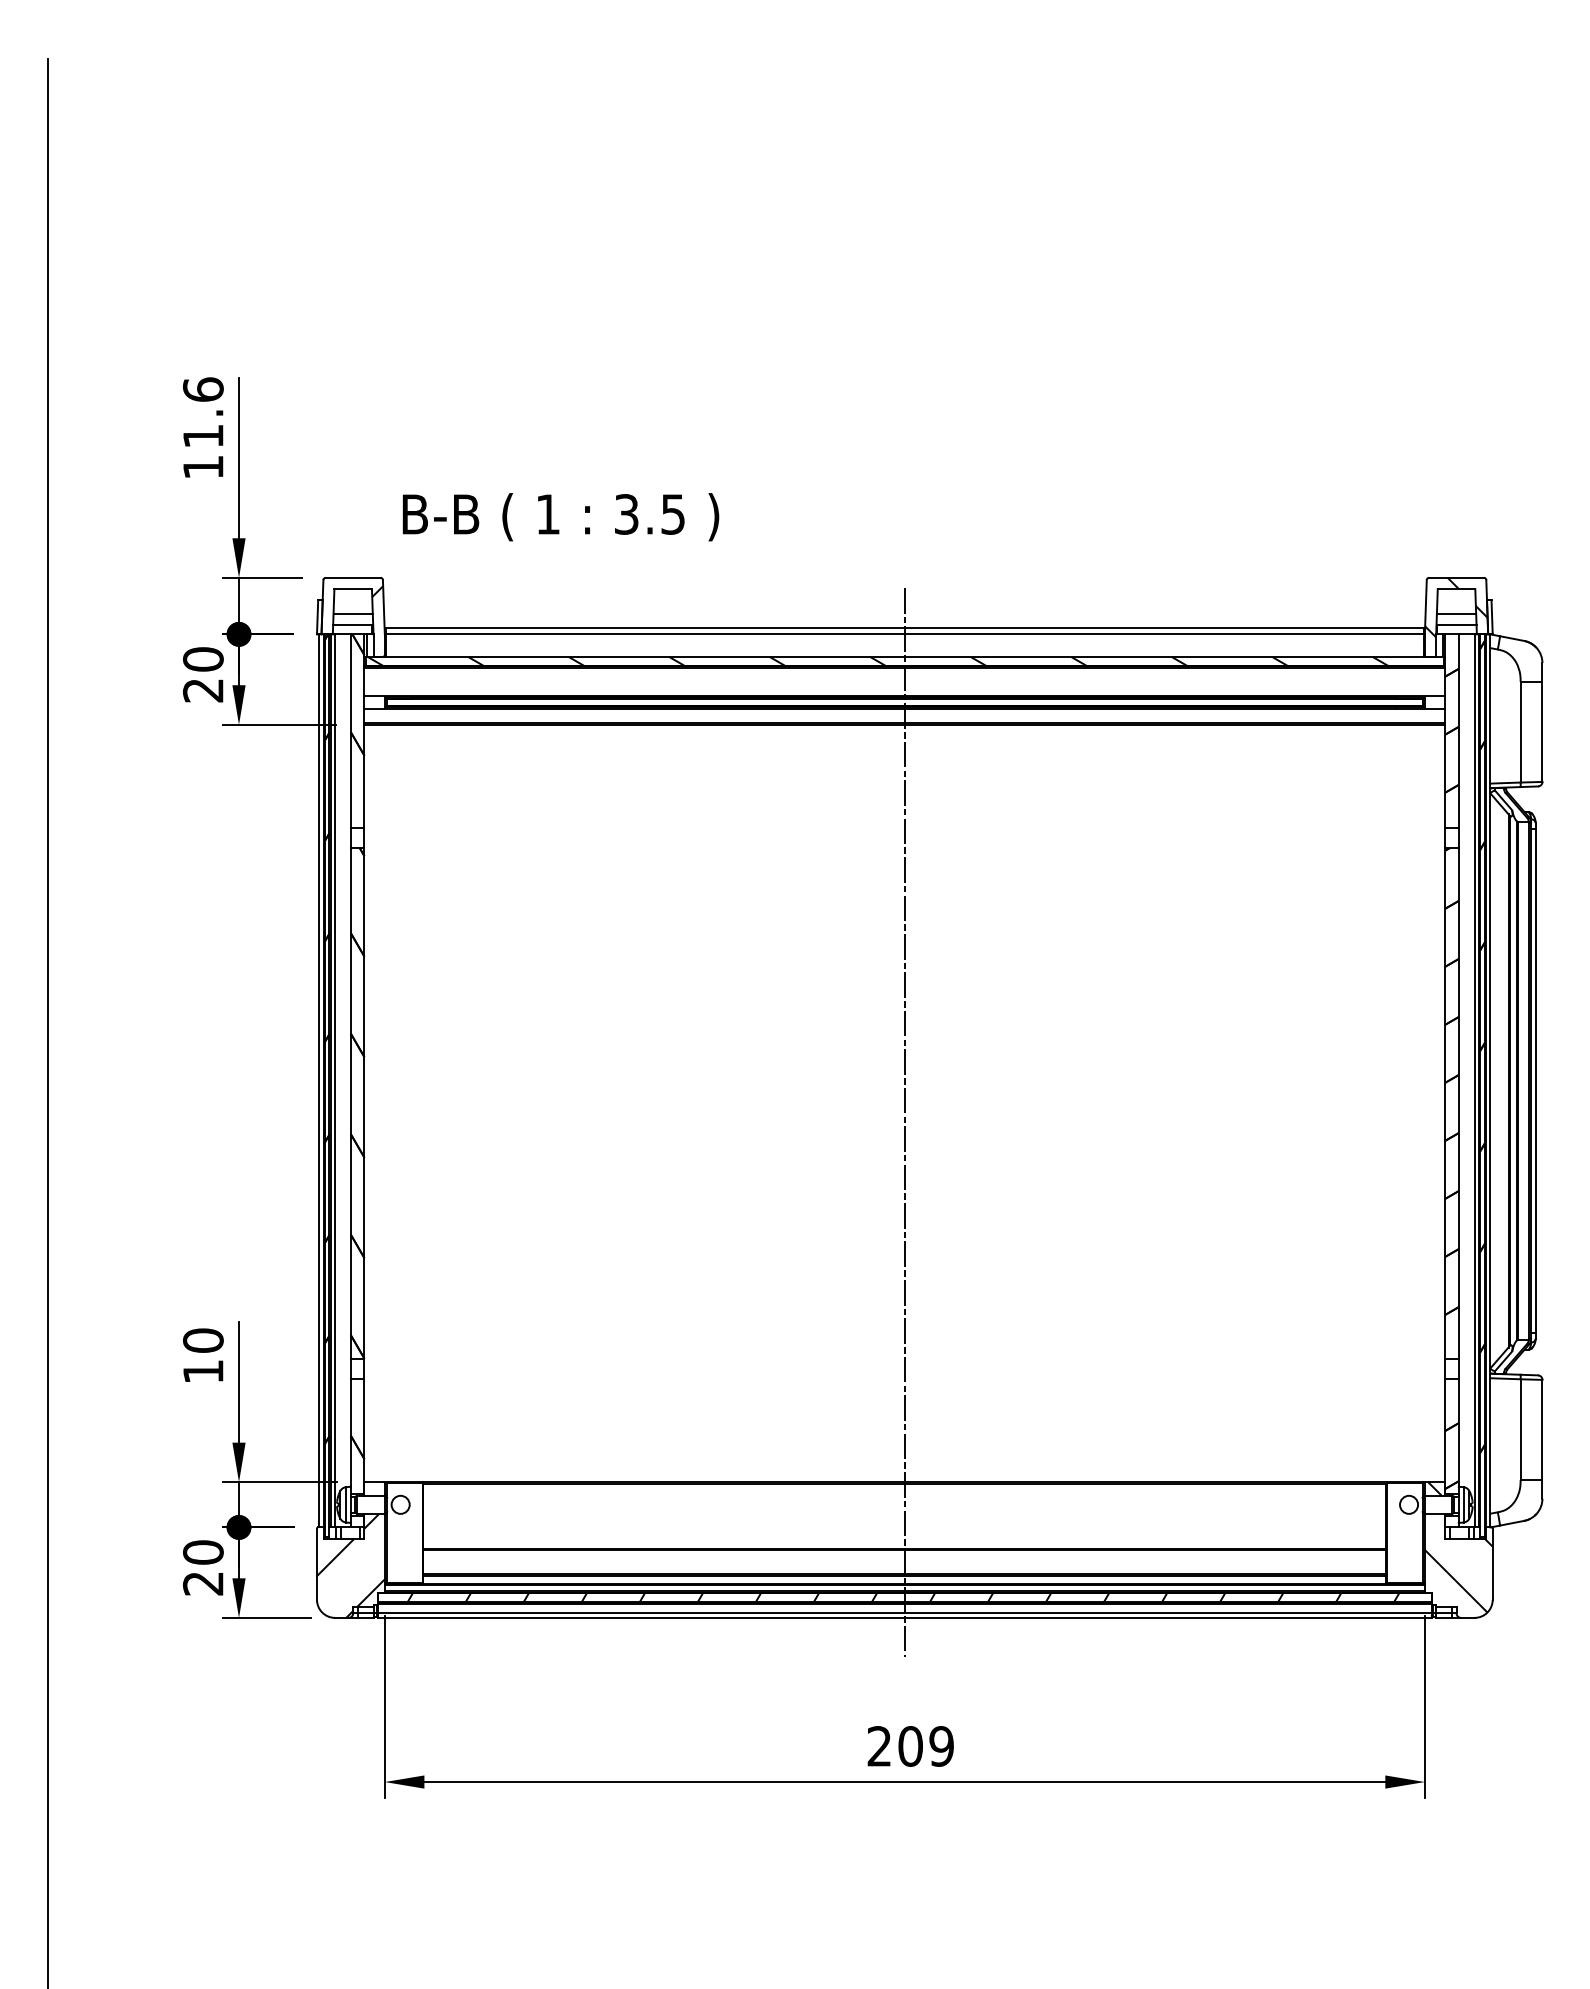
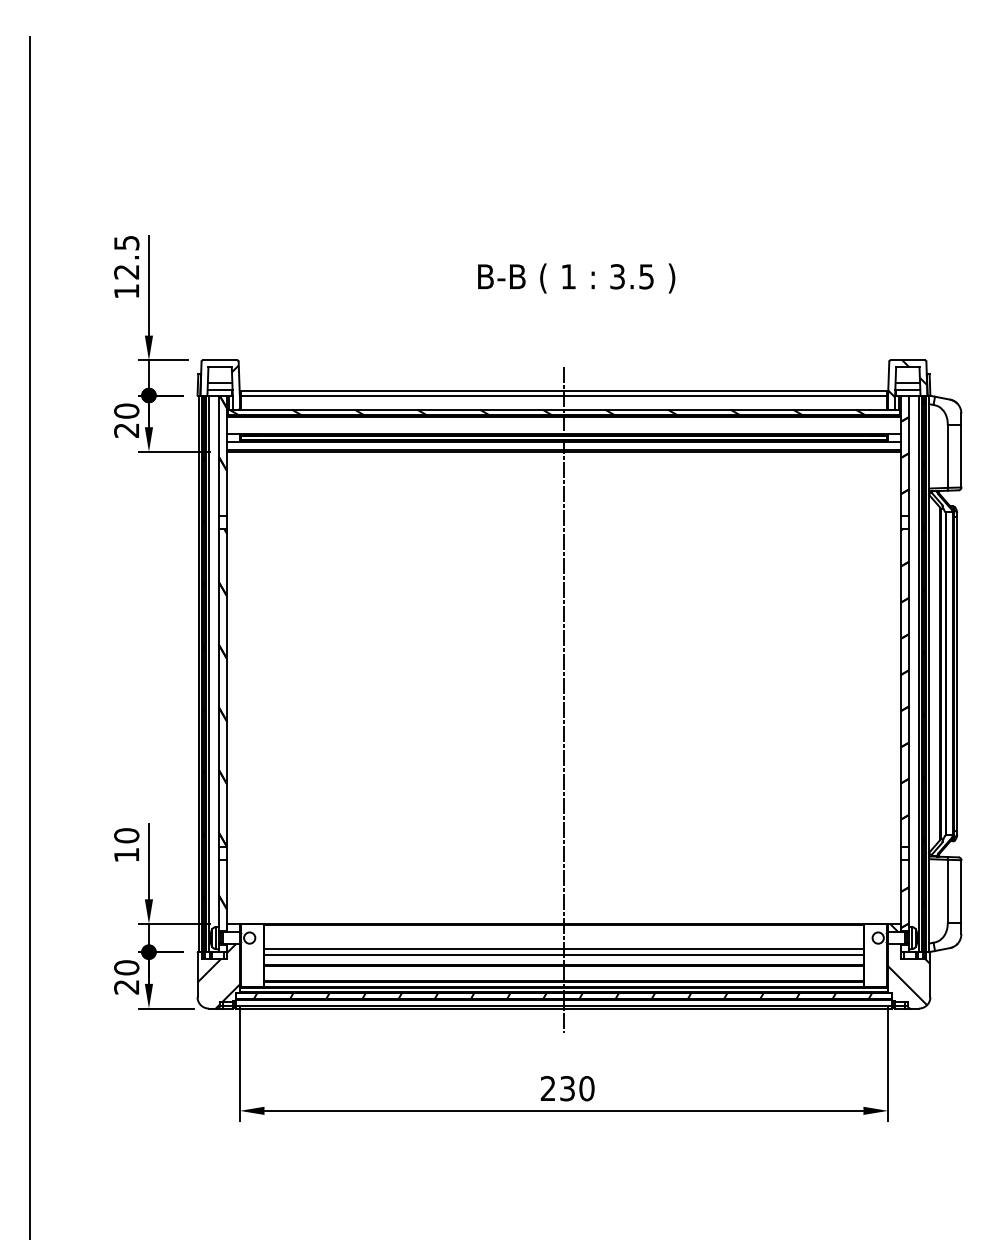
text: (202, 412) -> (126, 257), 11.6 -> 12.5
text: (560, 517) -> (576, 278), moved
line: (904, 1523) -> (563, 949), added
line: (904, 1532) -> (563, 955), added
text: (926, 1746) -> (577, 1088), 209 -> 230

